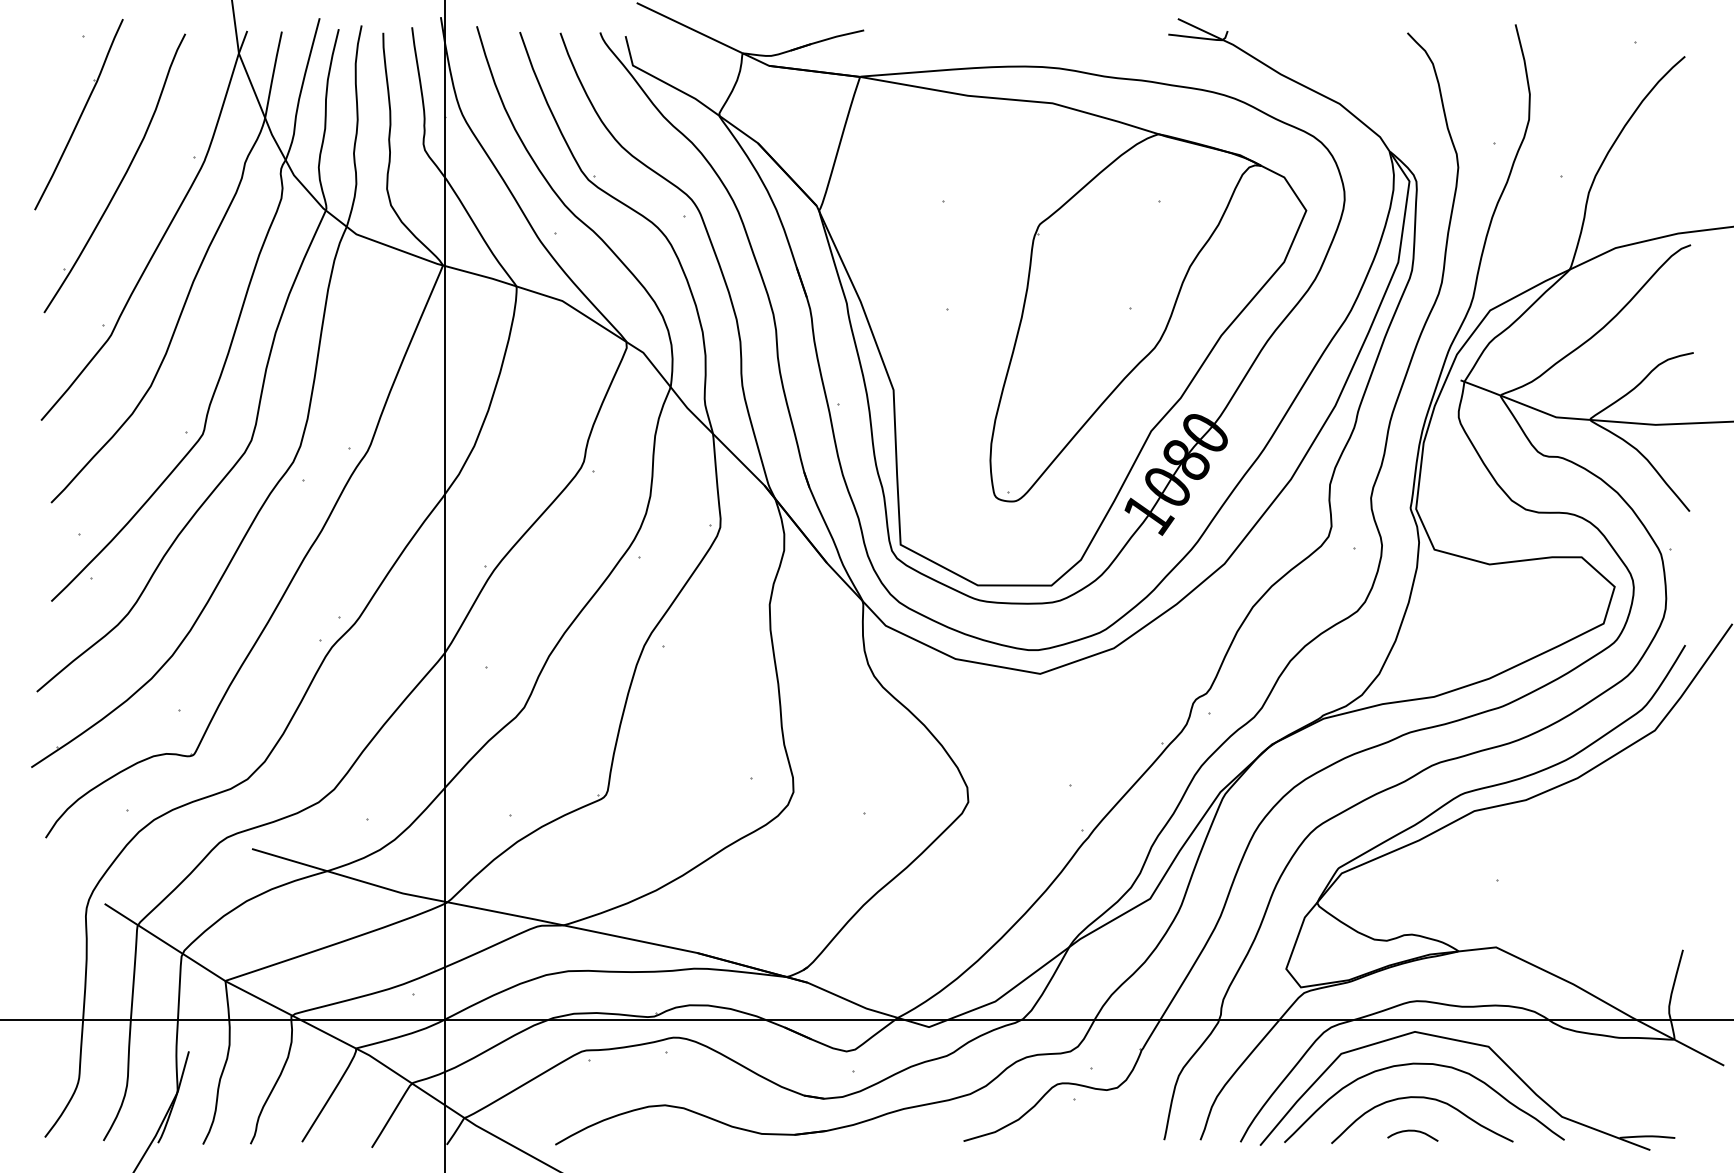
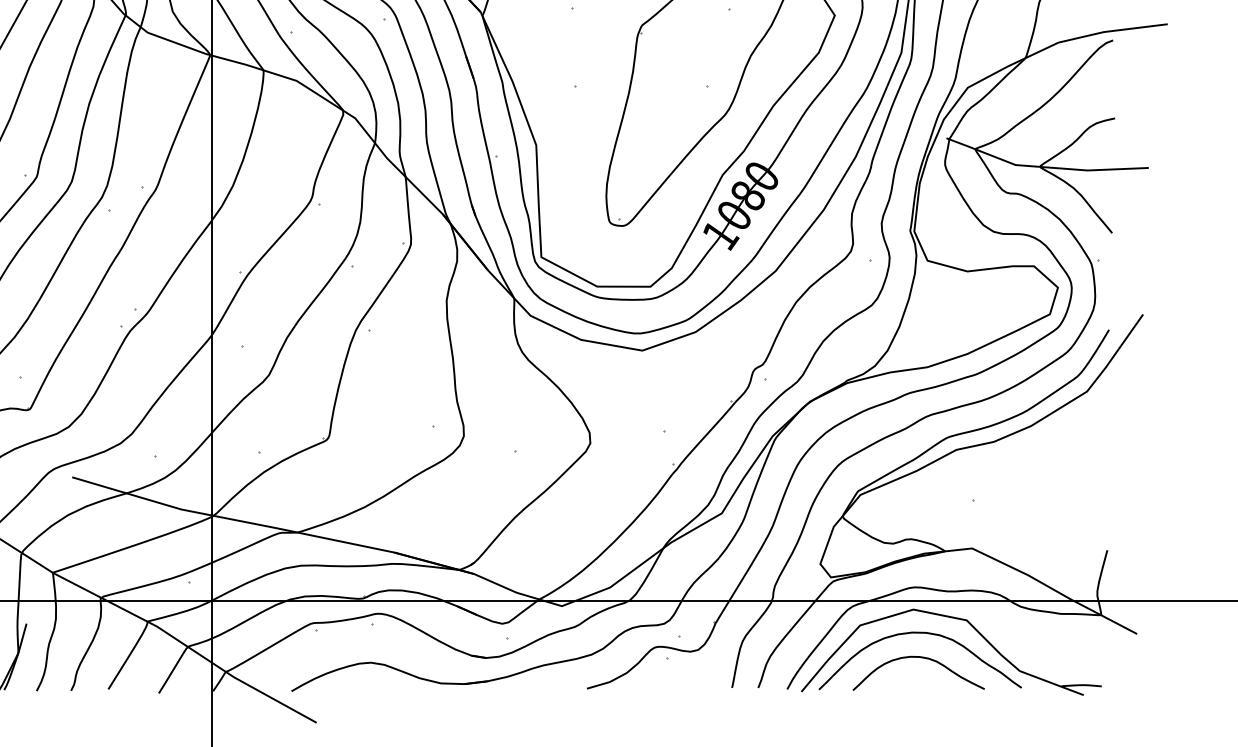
curve: (1412, 1131) -> (911, 681), removed

